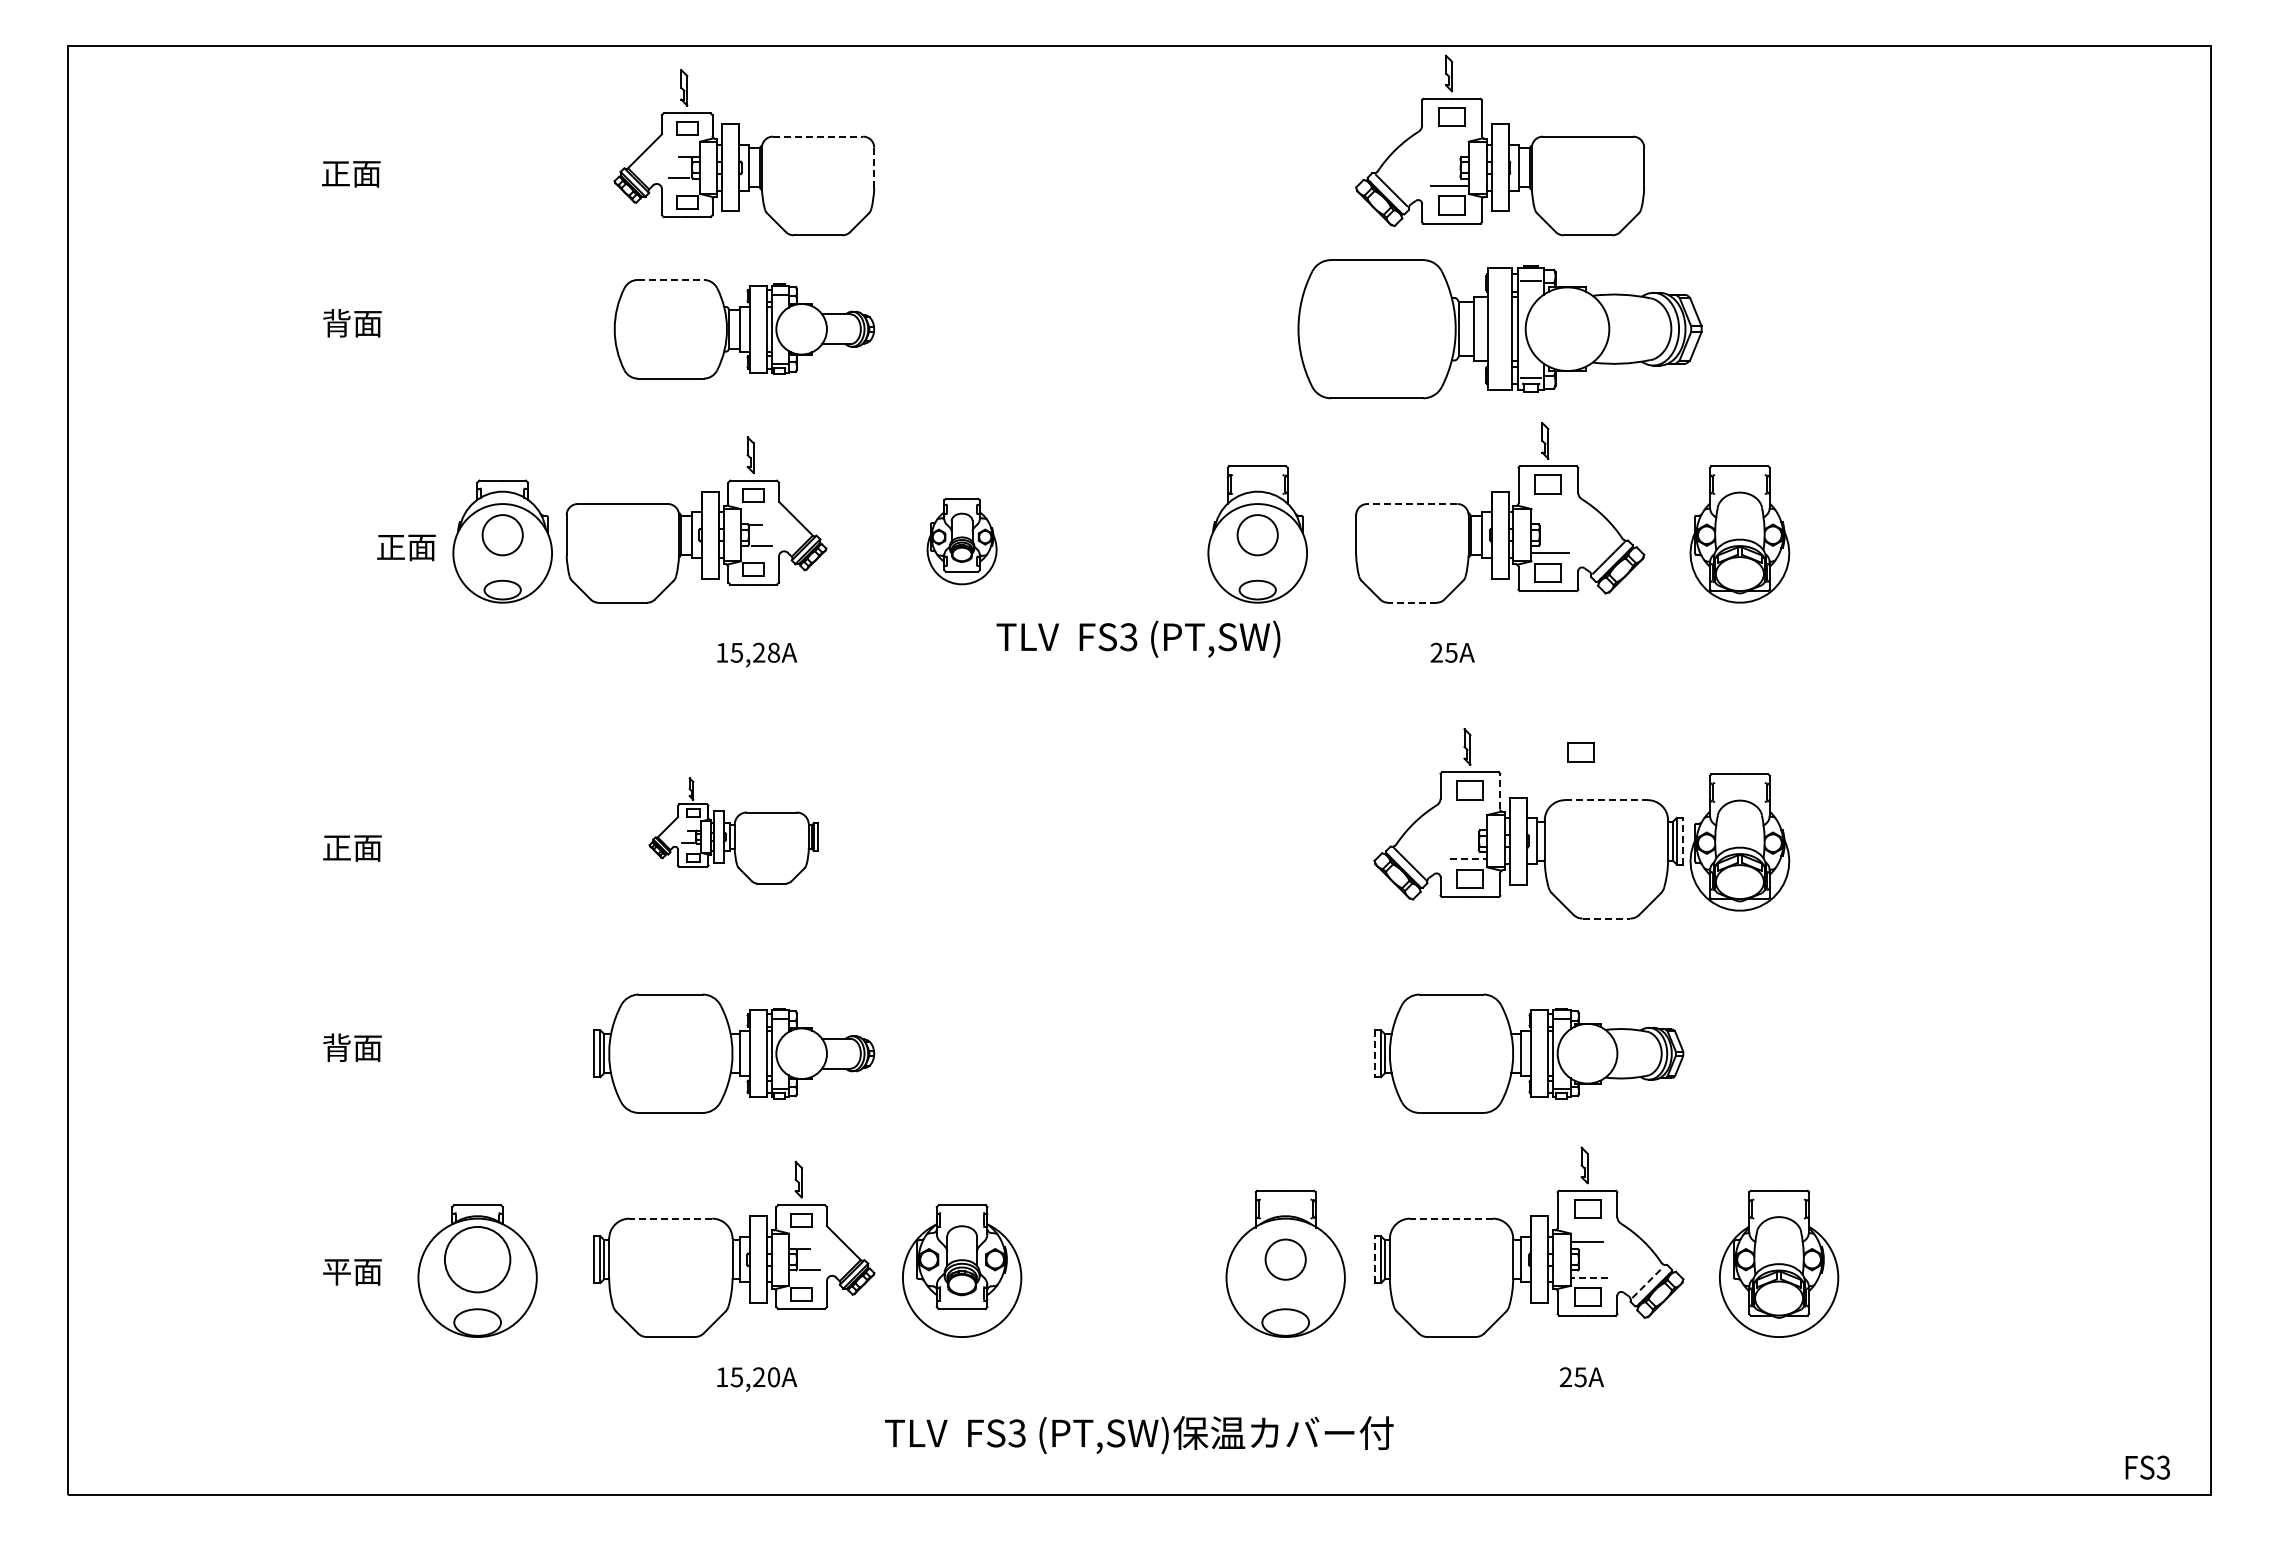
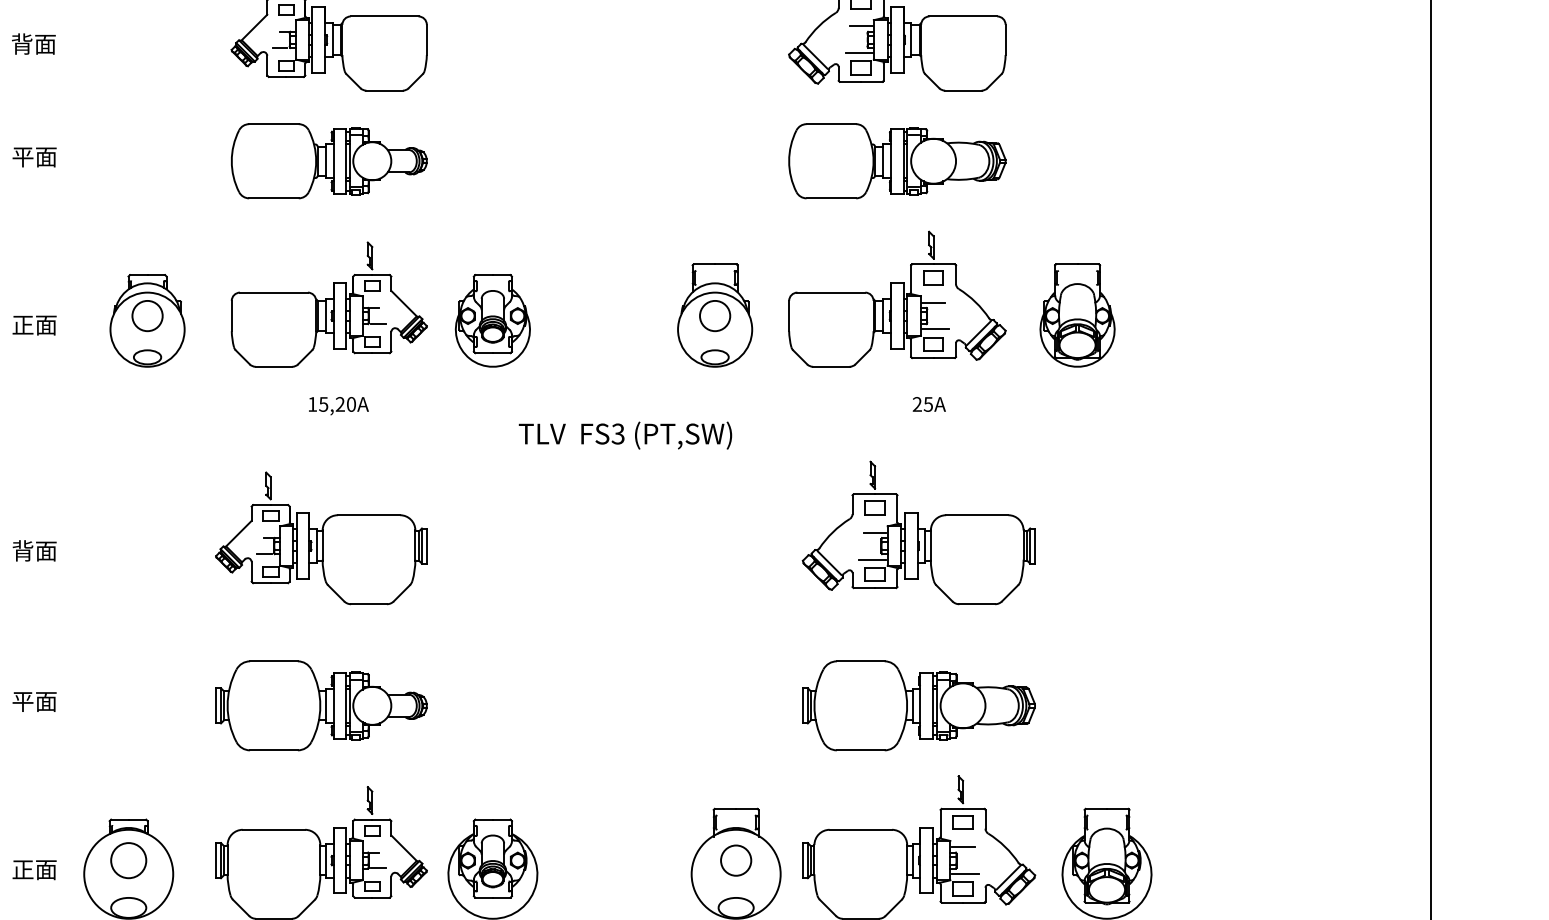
line: (818, 136) -> (384, 16), dashed -> solid
line: (1451, 149) -> (860, 26), added
line: (874, 168) -> (427, 40), dashed -> solid
text: (335, 173) -> (21, 44), 正面 -> 背面
line: (670, 279) -> (273, 123), dashed -> solid
text: (336, 323) -> (22, 156), 背面 -> 平面
part: (1500, 329) -> (897, 161), size x0.71
line: (1411, 504) -> (830, 292), dashed -> solid
line: (1548, 517) -> (933, 302), added
part: (696, 519) -> (329, 304), moved
part: (961, 541) -> (492, 320), size x1.43
text: (406, 547) -> (34, 325), moved
line: (1411, 602) -> (830, 366), dashed -> solid
text: (1138, 638) -> (625, 435), moved
text: (773, 652) -> (351, 404), 15,28A -> 15,20A
text: (1452, 652) -> (929, 404), moved
part: (1580, 752) -> (957, 479), removed
line: (1500, 791) -> (897, 508), dashed -> solid
line: (1606, 800) -> (977, 515), dashed -> solid
line: (1470, 823) -> (875, 532), added
part: (733, 830) -> (321, 538), size x1.67
line: (1683, 840) -> (1035, 545), dashed -> solid
part: (1739, 842) -> (1077, 547), removed
text: (336, 847) -> (22, 550), 正面 -> 背面
line: (1467, 859) -> (872, 559), dashed -> solid
line: (1606, 918) -> (977, 604), dashed -> solid
text: (336, 1047) -> (22, 701), 背面 -> 平面
line: (1374, 1054) -> (802, 706), dashed -> solid
line: (670, 1218) -> (273, 829), dashed -> solid
line: (1451, 1218) -> (860, 829), dashed -> solid
circle: (477, 1259) -> (128, 860), size x0.71
line: (1374, 1259) -> (802, 860), dashed -> solid
text: (336, 1272) -> (22, 870), 平面 -> 正面
line: (1590, 1277) -> (965, 874), dashed -> solid
line: (1648, 1282) -> (1008, 877), dashed -> solid

